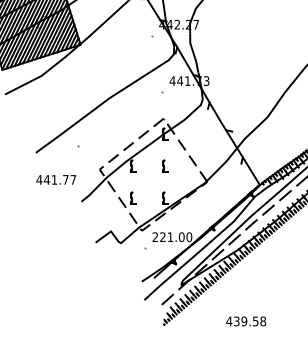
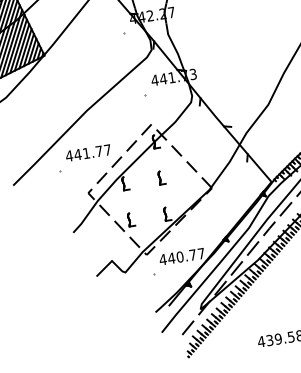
text: (56, 179) -> (88, 152), moved
text: (172, 237) -> (182, 257), 221.00 -> 440.77

